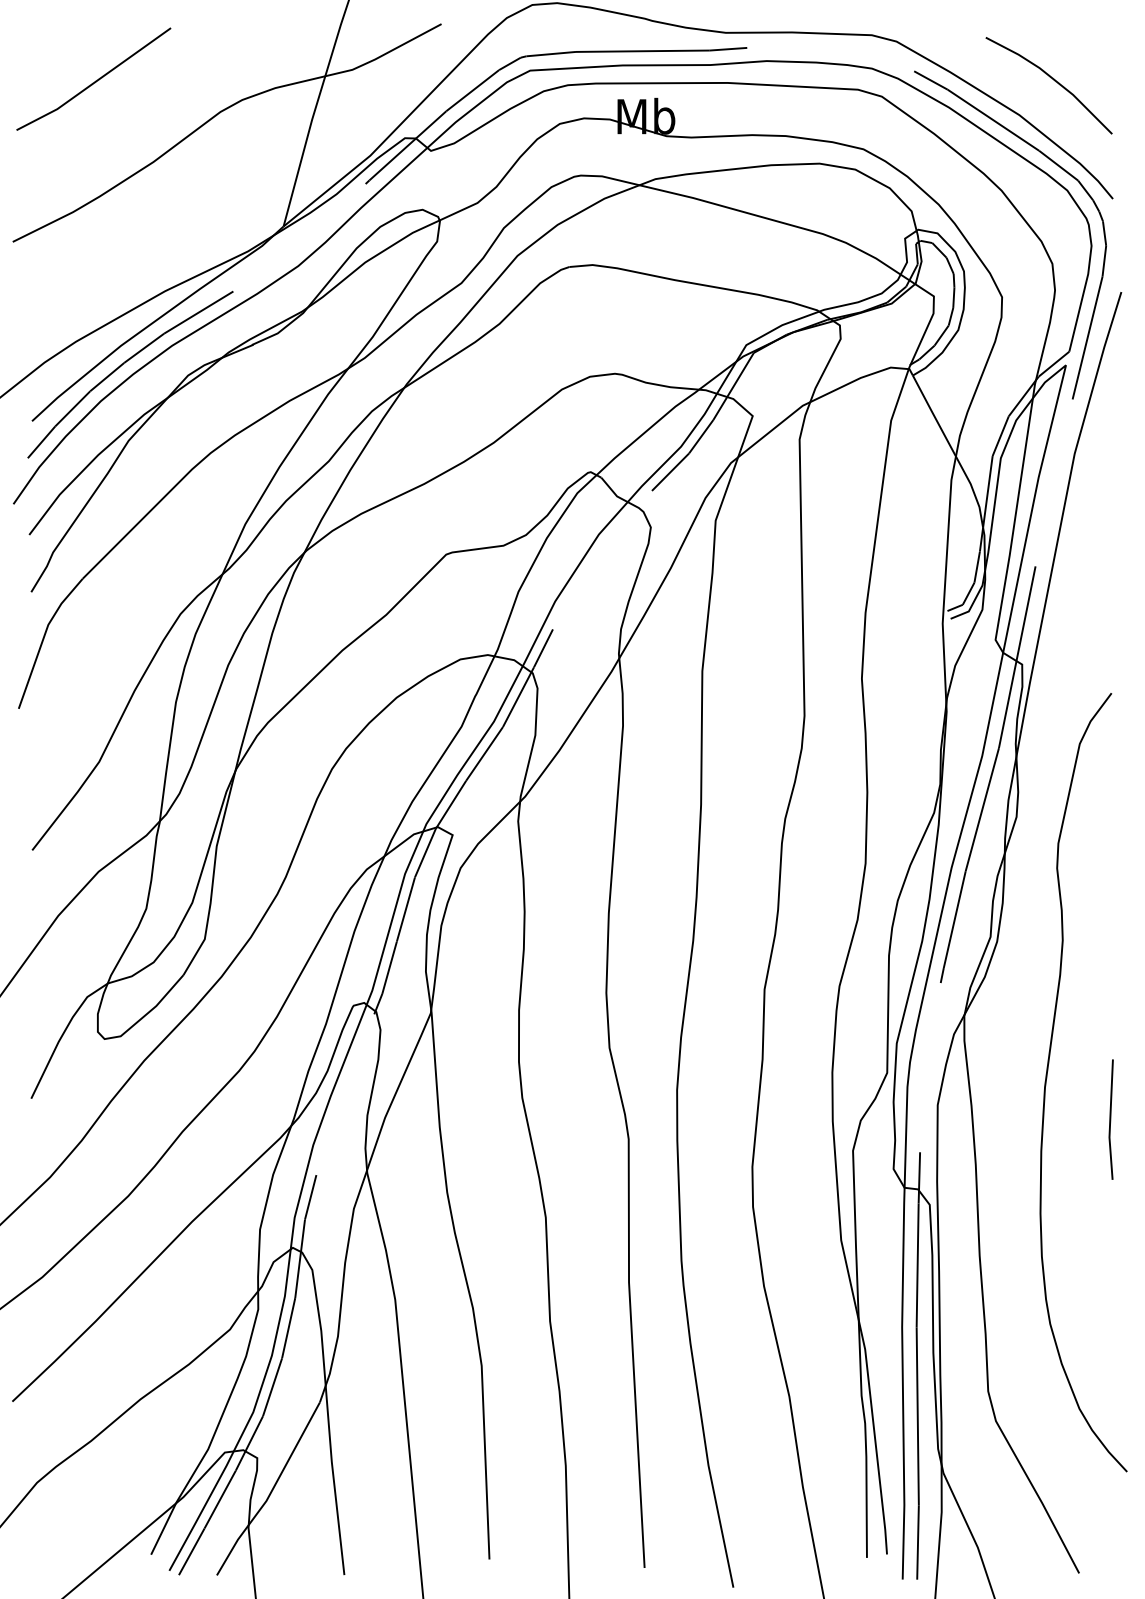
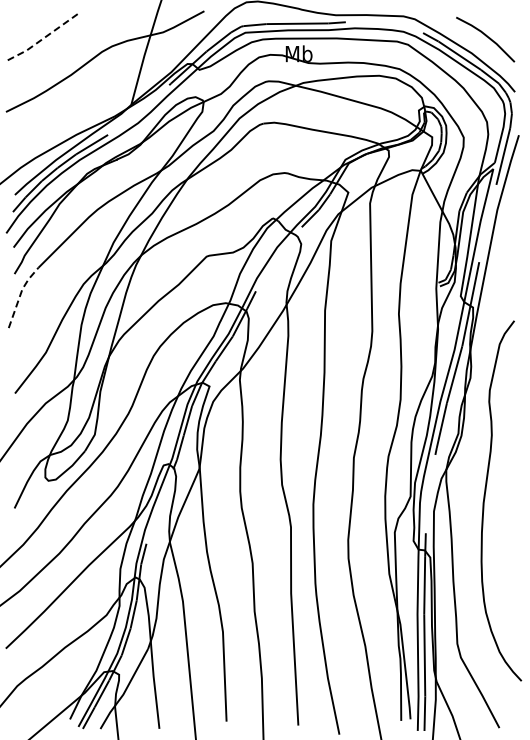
line: (93, 83) -> (43, 38), solid -> dashed
line: (44, 636) -> (20, 294), solid -> dashed
line: (1109, 1118) -> (513, 517), removed

